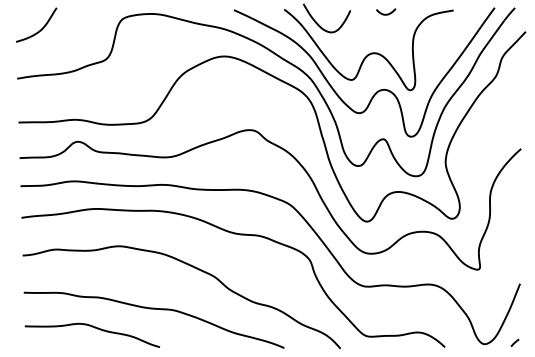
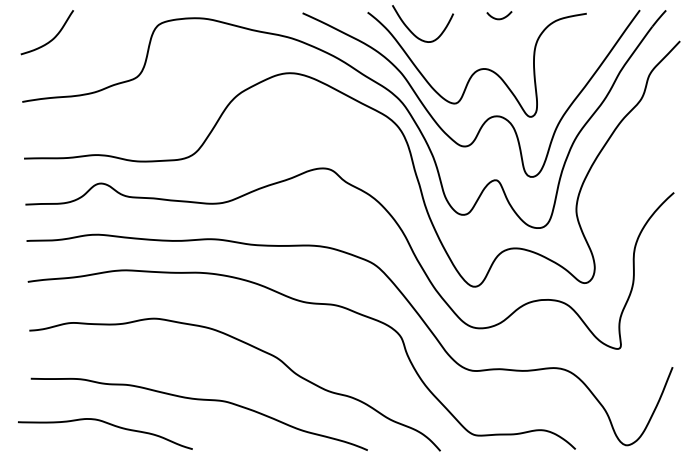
curve: (94, 328) -> (108, 424), moved
line: (514, 342) -> (665, 443), removed

